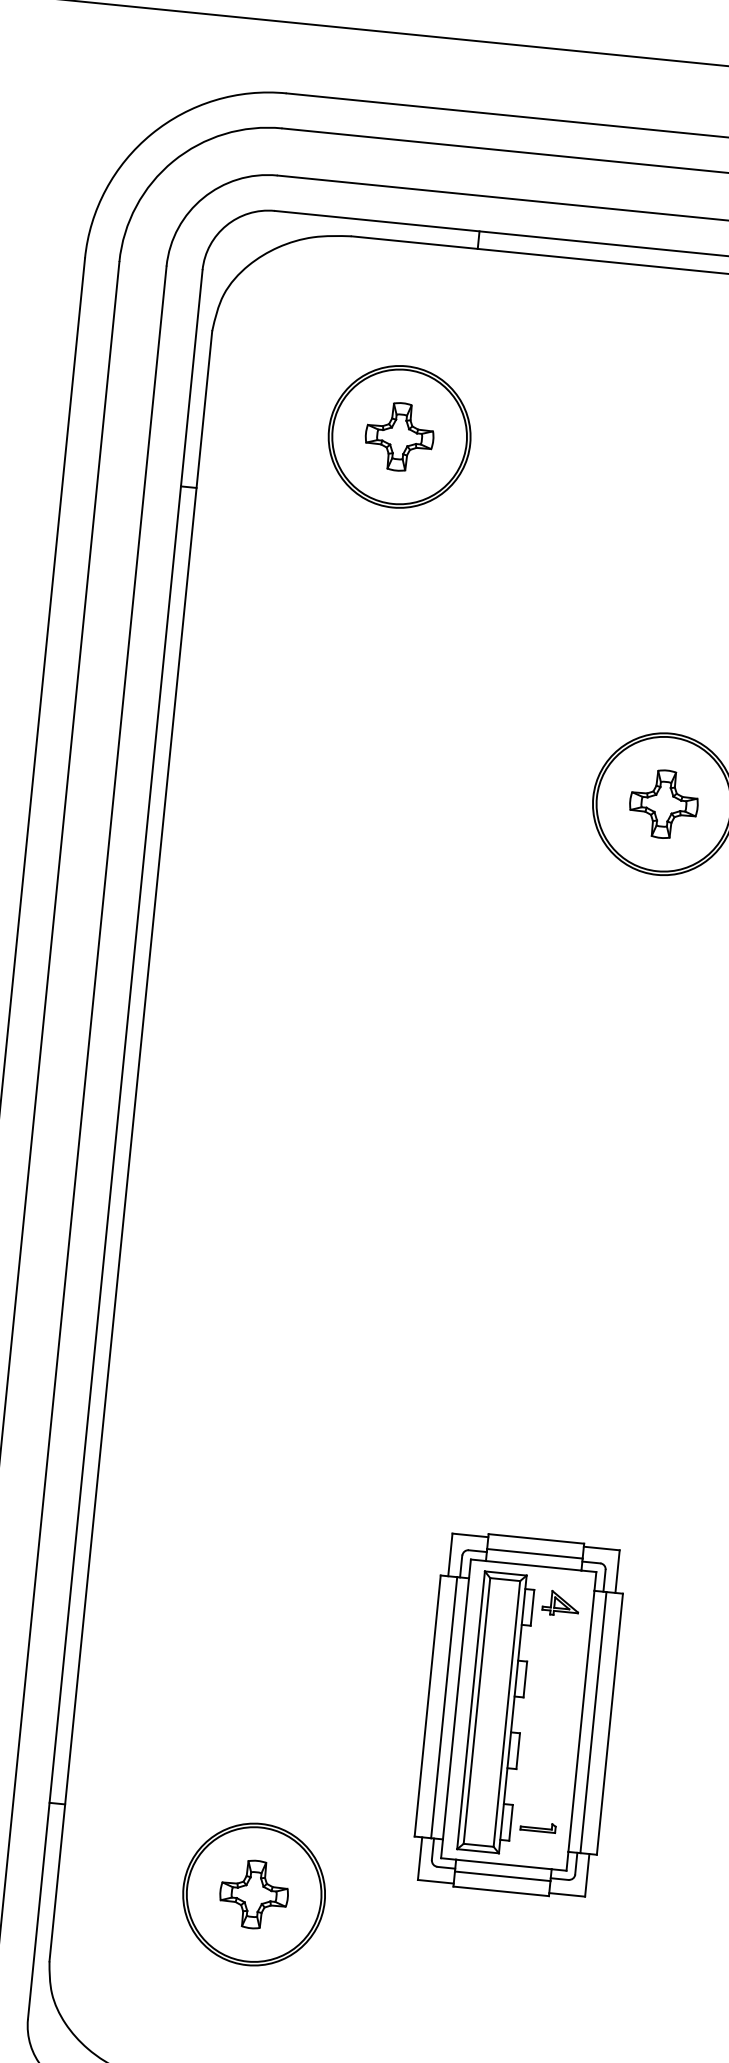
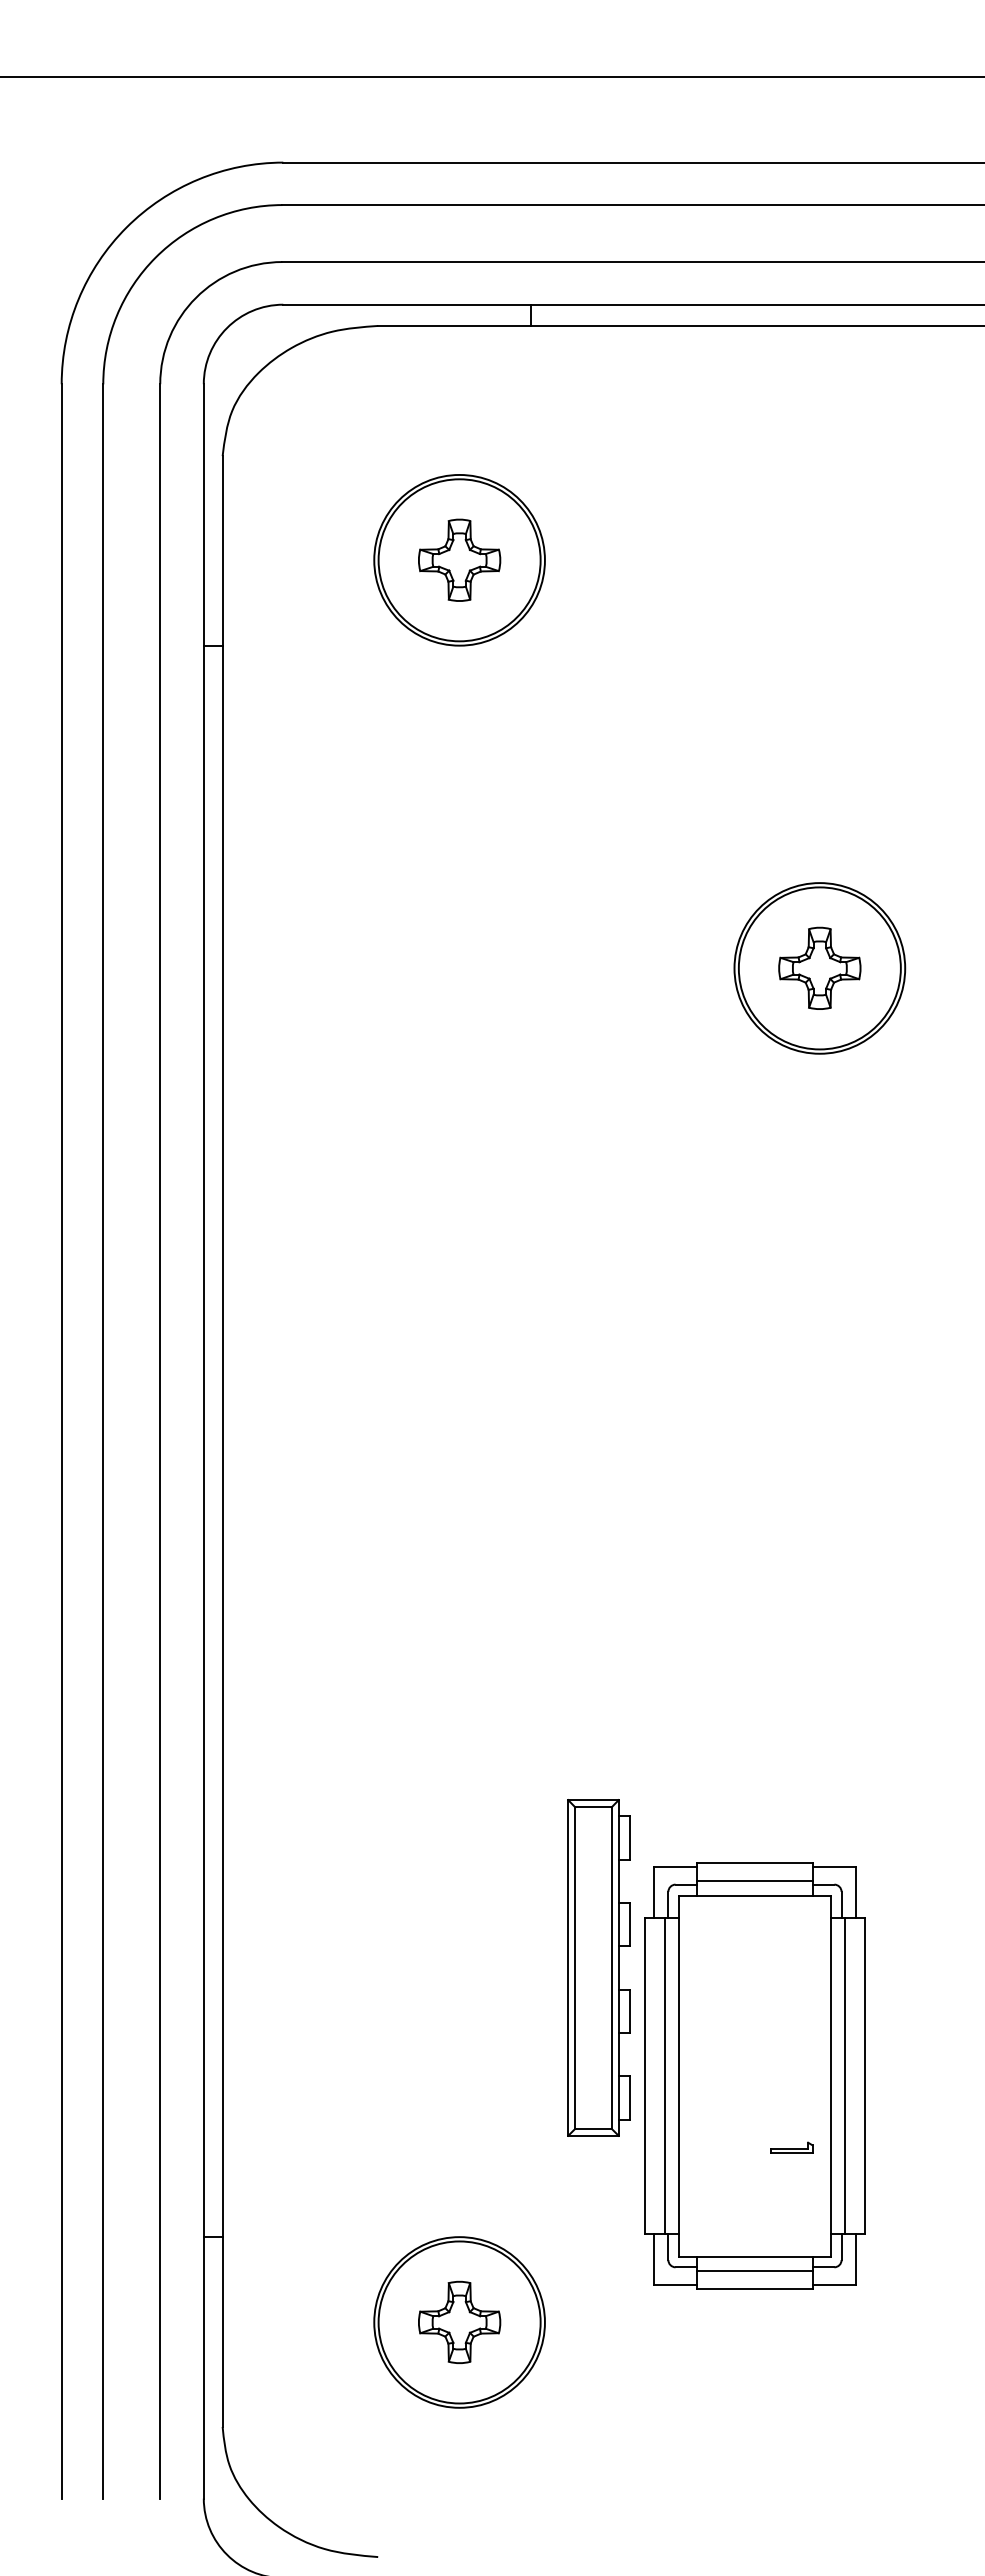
part: (561, 1603) -> (792, 1937), removed
part: (496, 1712) -> (598, 1967), moved
part: (538, 1826) -> (791, 2147), moved

